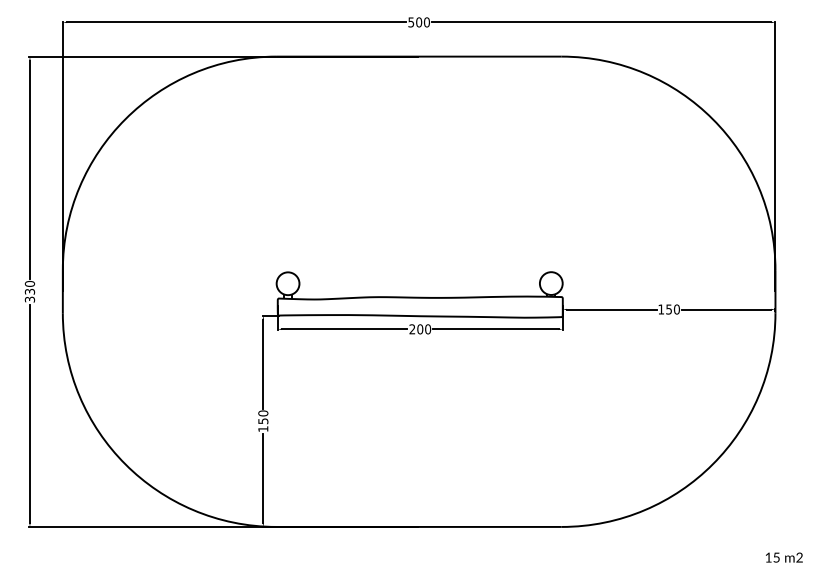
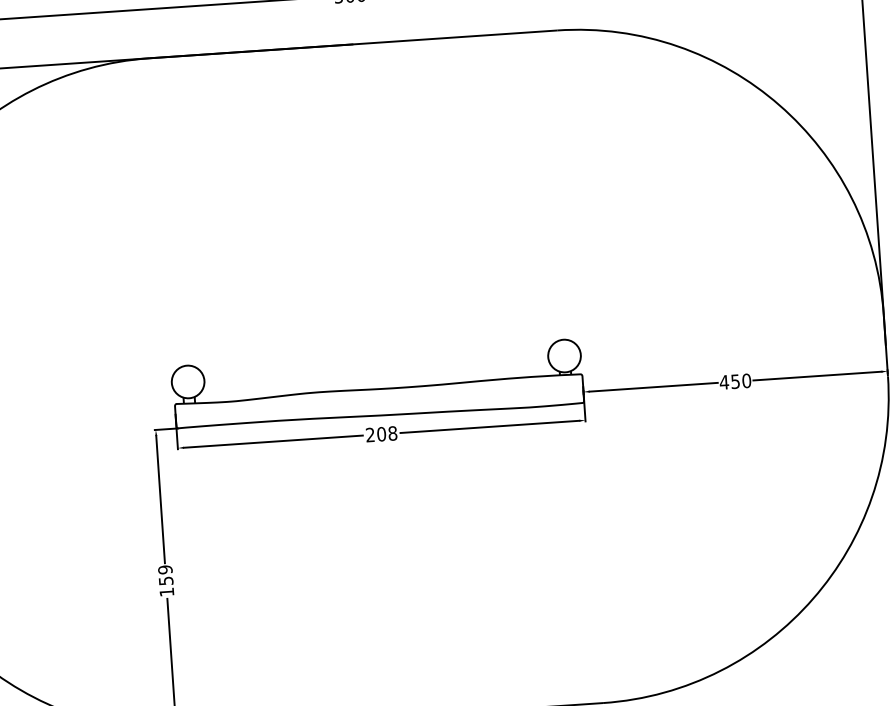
text: (661, 309) -> (724, 382), 150 -> 450
text: (428, 329) -> (393, 433), 200 -> 208
text: (263, 413) -> (165, 569), 150 -> 159

